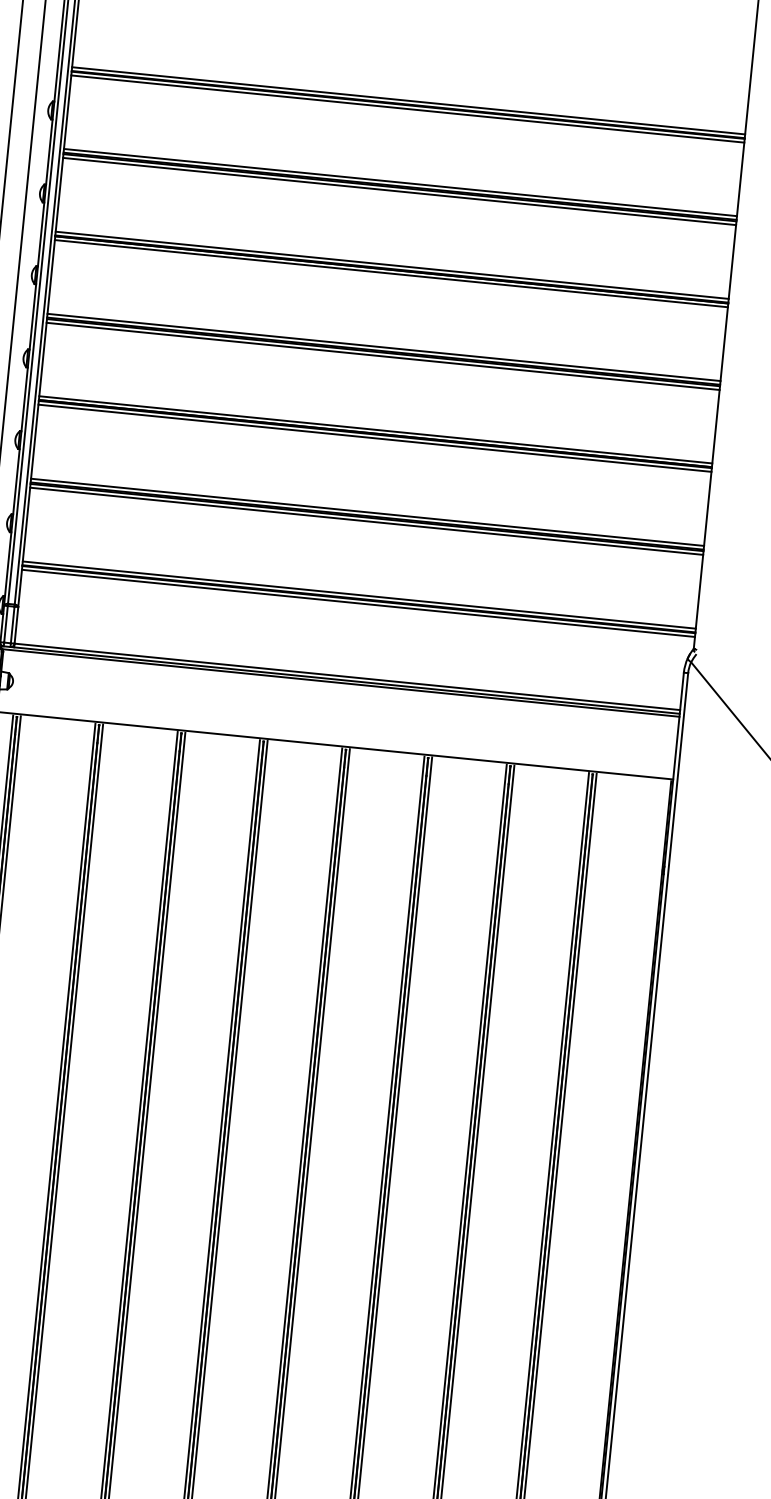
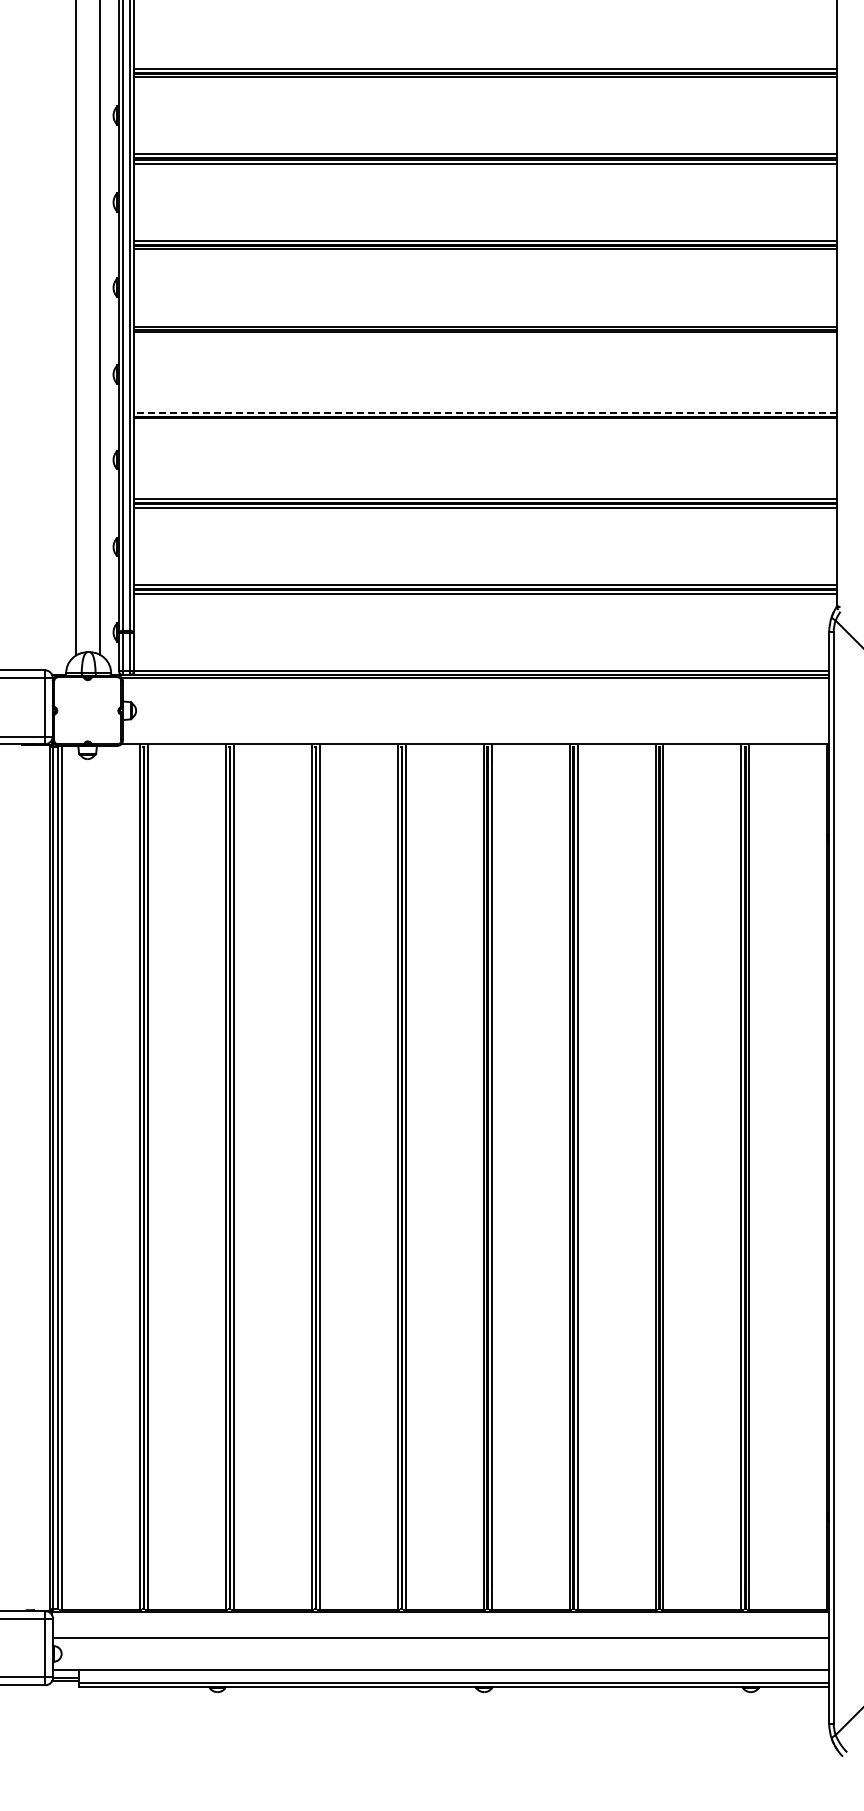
line: (383, 355) -> (485, 335), removed
line: (375, 429) -> (485, 412), solid -> dashed
line: (375, 438) -> (485, 421), removed

